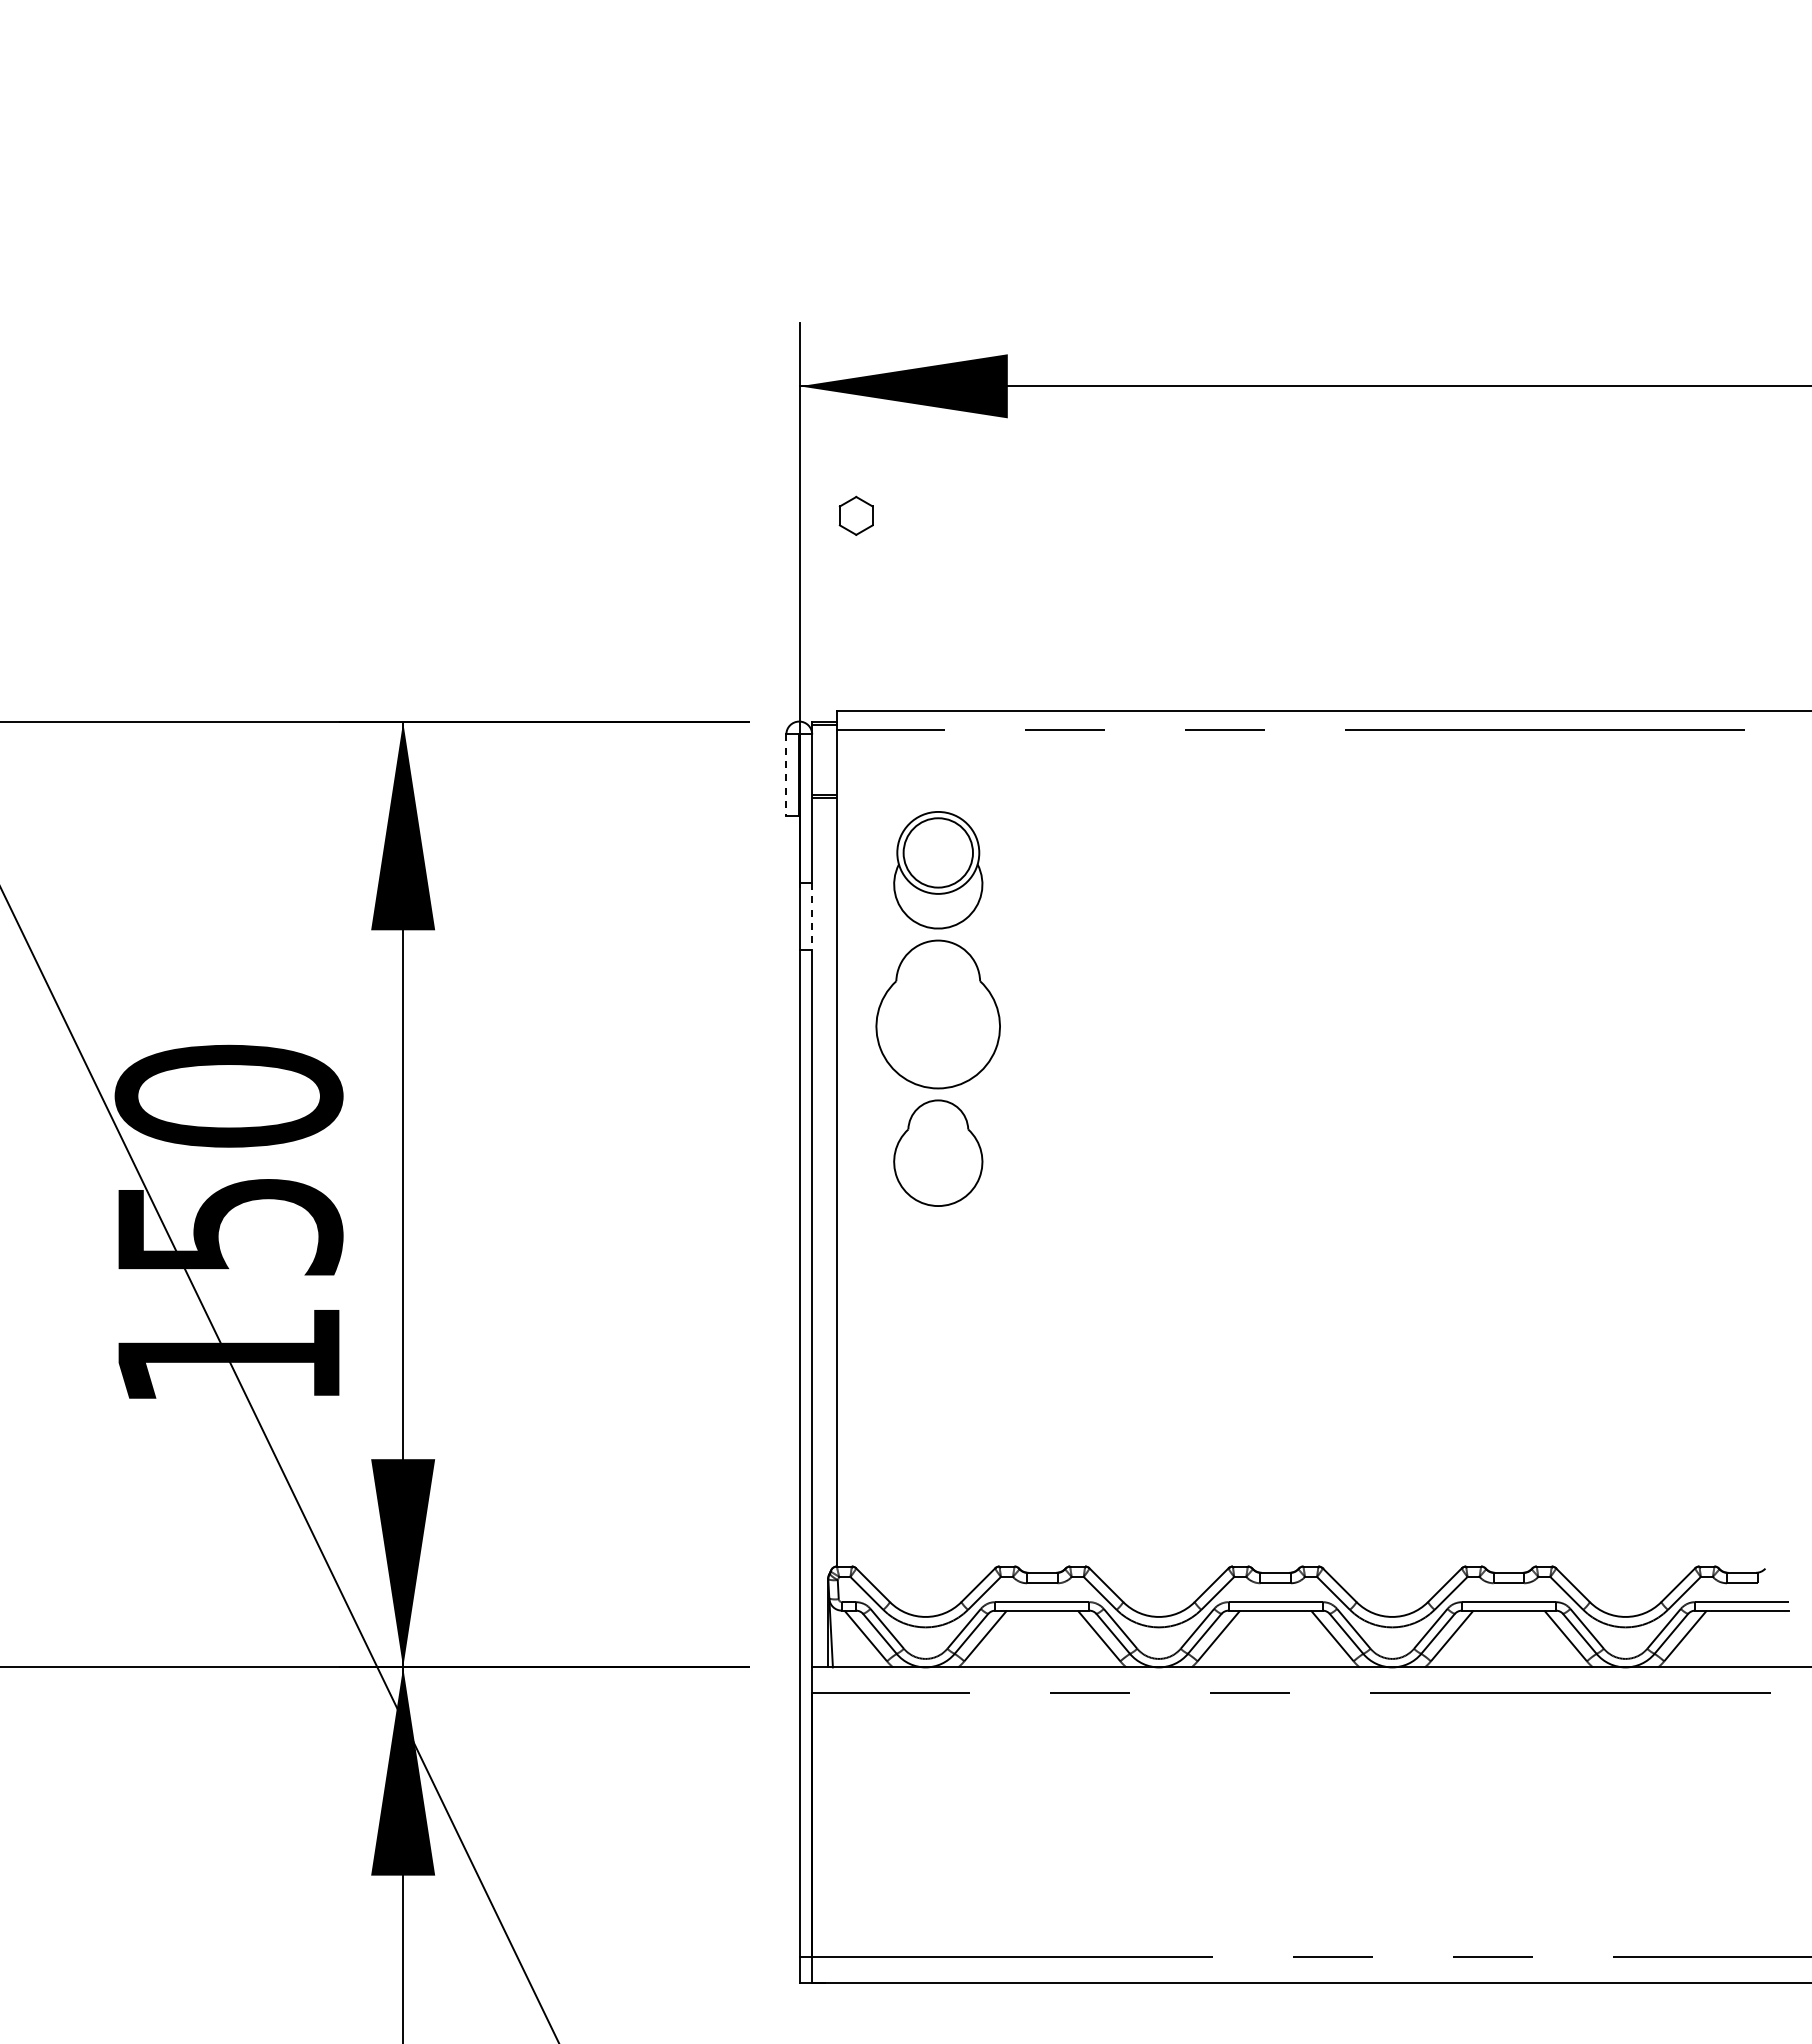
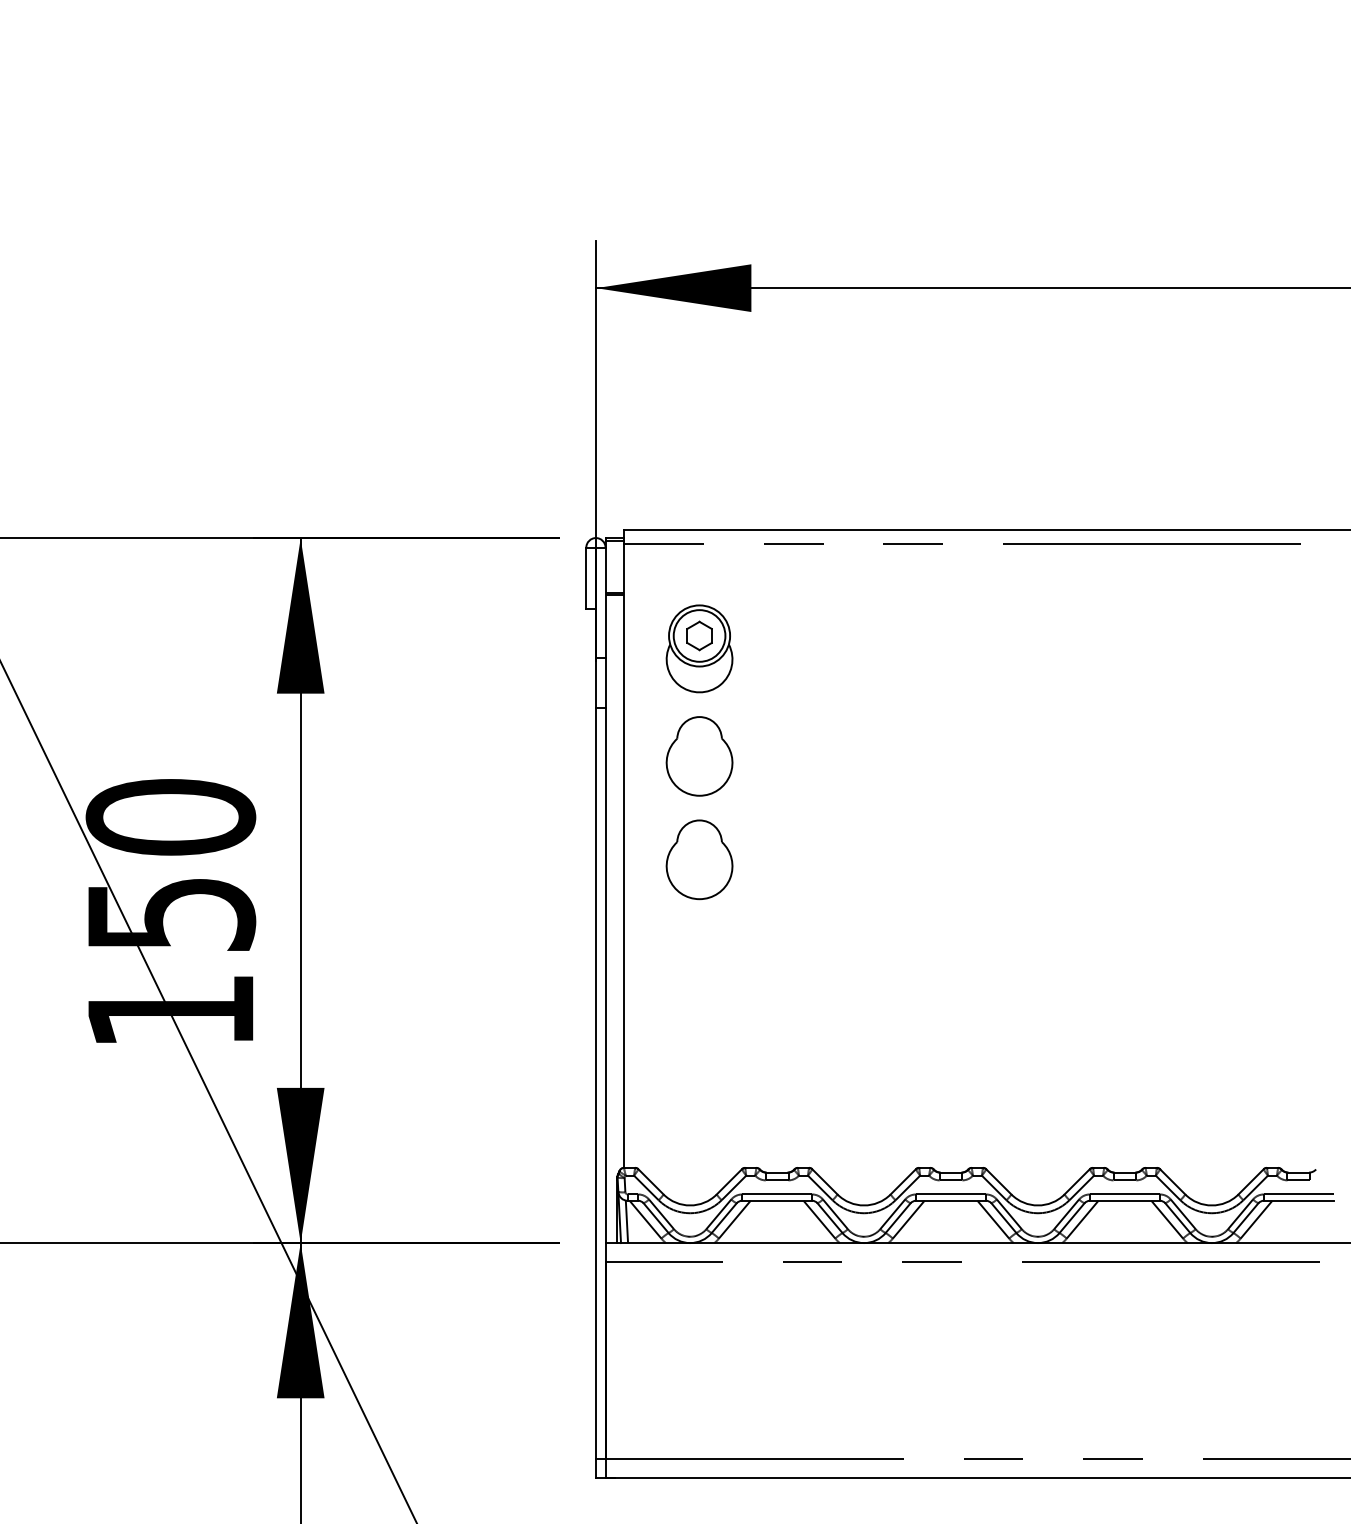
part: (855, 515) -> (698, 635), moved
line: (786, 775) -> (586, 578), dashed -> solid
line: (812, 916) -> (605, 683), dashed -> solid
part: (938, 1014) -> (699, 756), size x0.71
line: (840, 1638) -> (626, 1221), added

